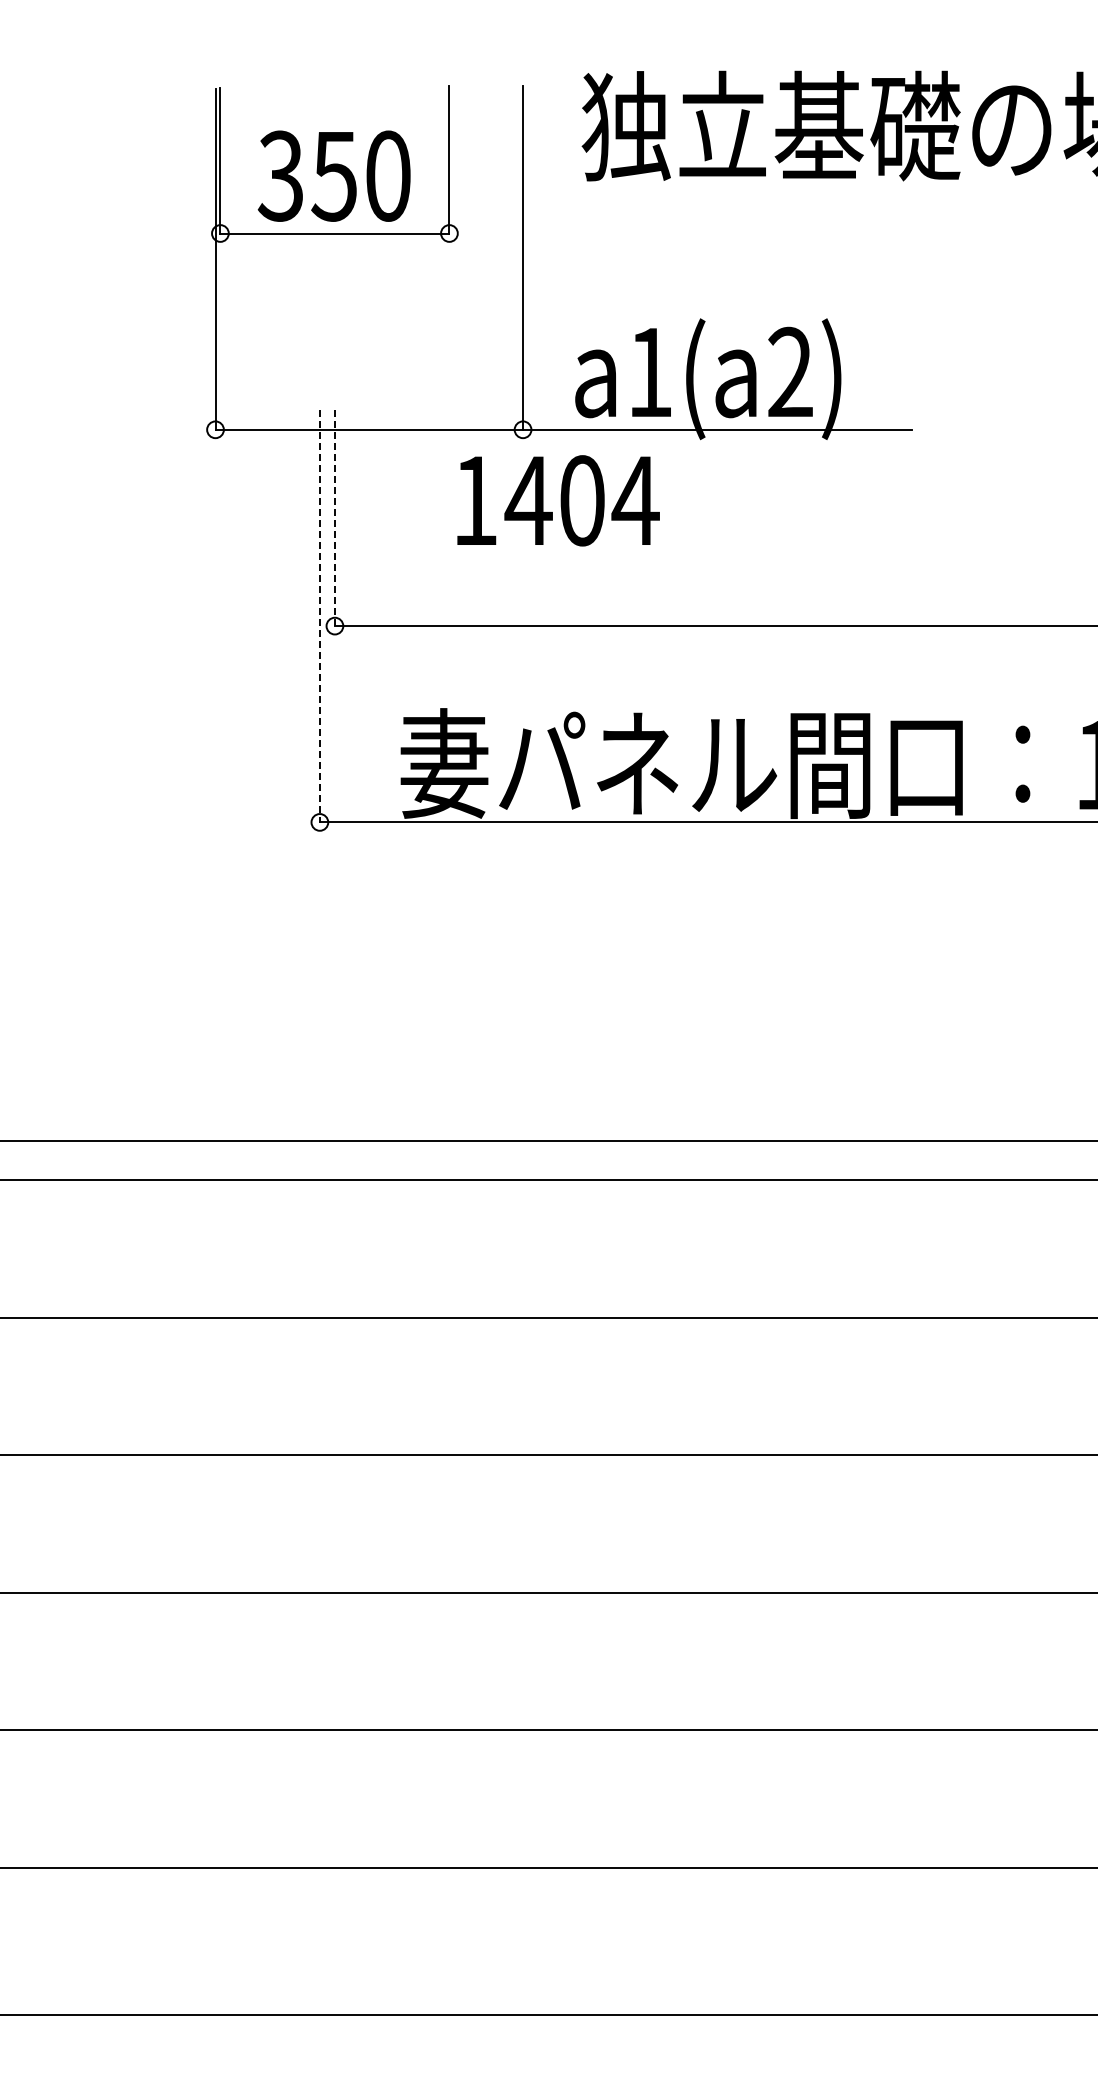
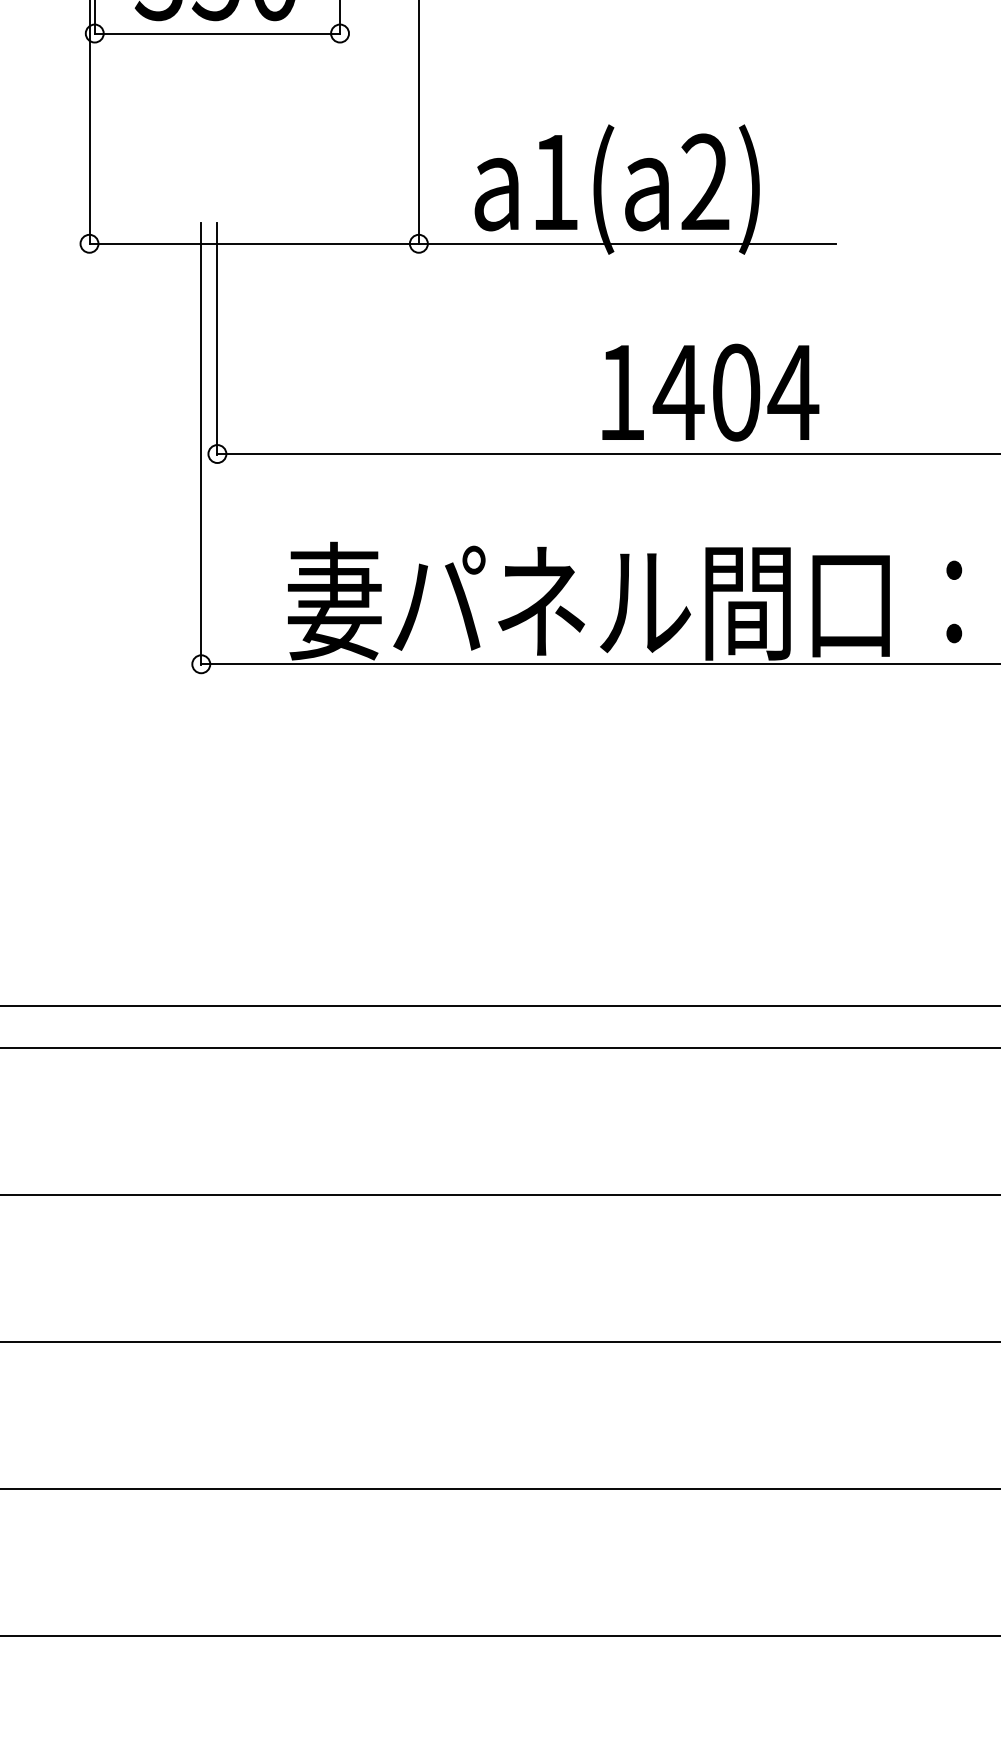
text: (558, 500) -> (710, 392), moved
line: (334, 518) -> (216, 338), dashed -> solid
line: (319, 617) -> (200, 444), dashed -> solid

